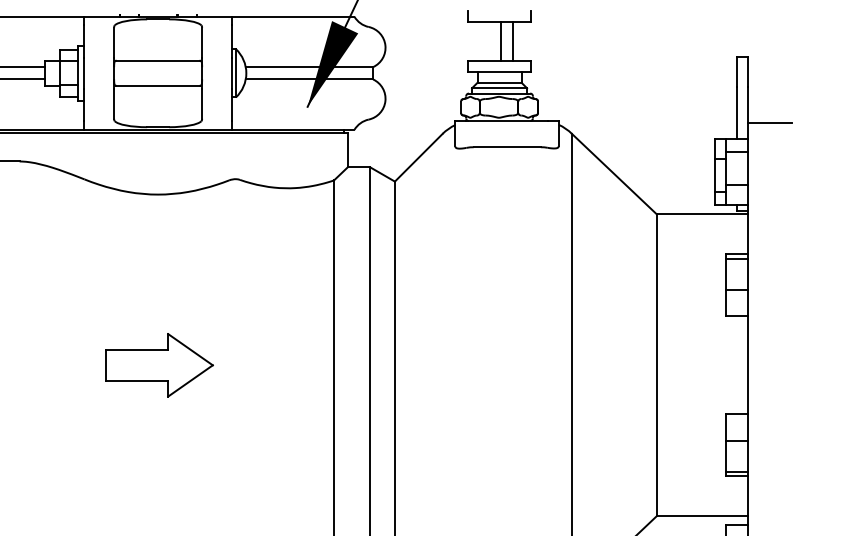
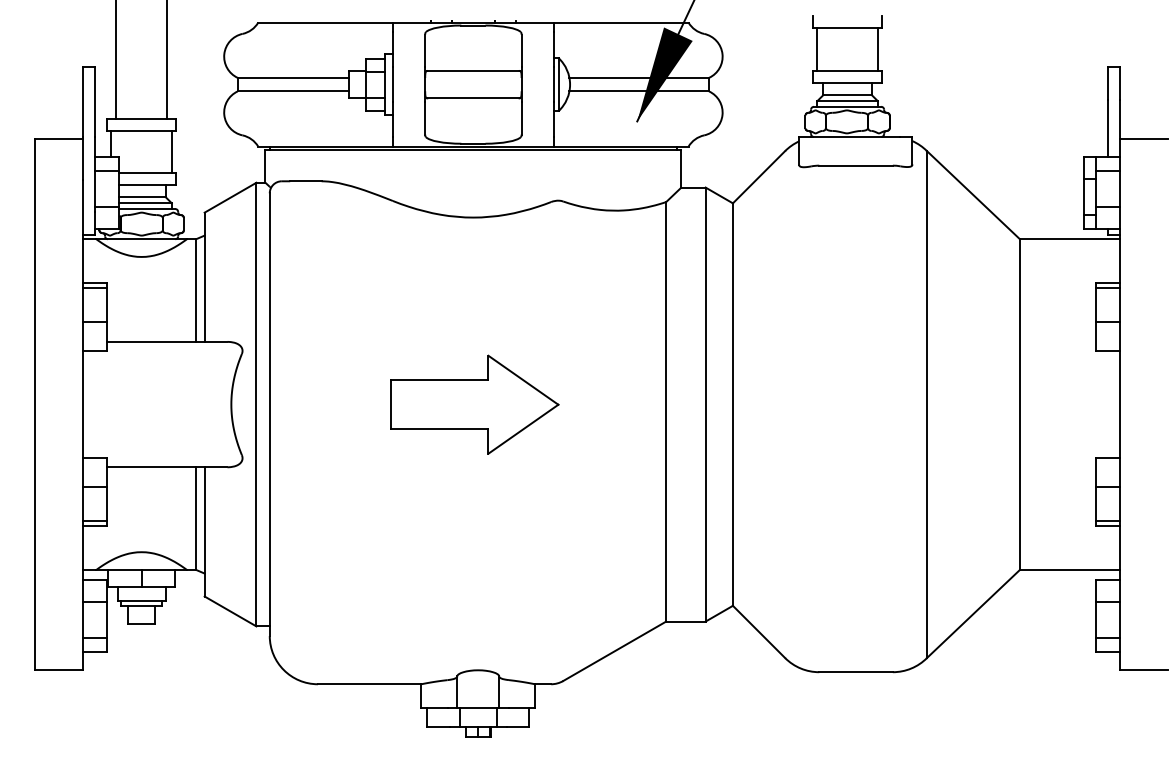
line: (501, 41) -> (878, 49), moved
line: (512, 41) -> (816, 49), moved
part: (159, 365) -> (474, 404), size x1.43

